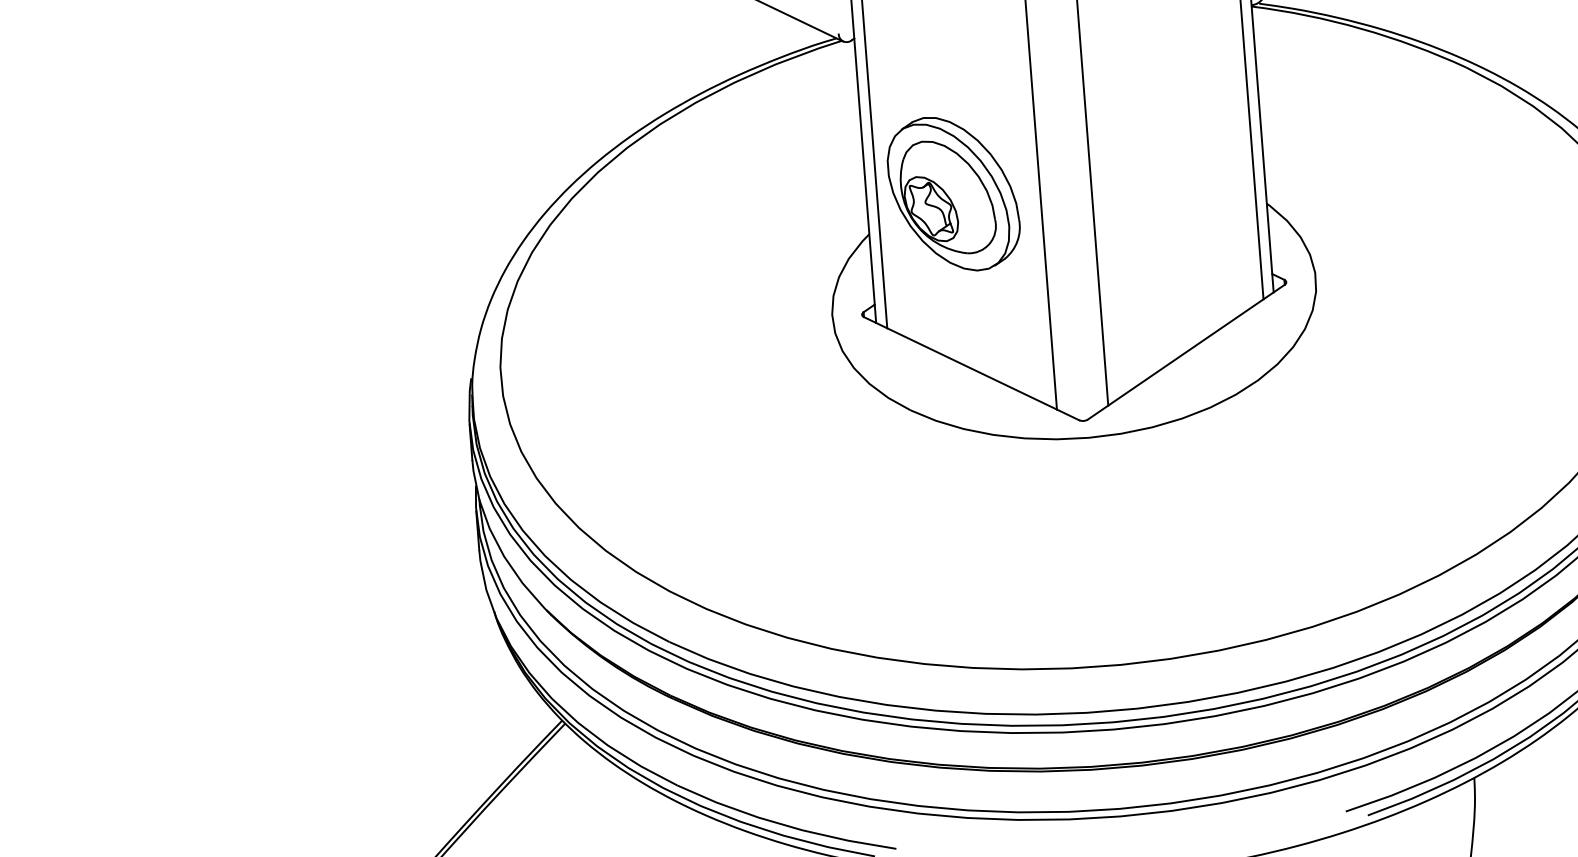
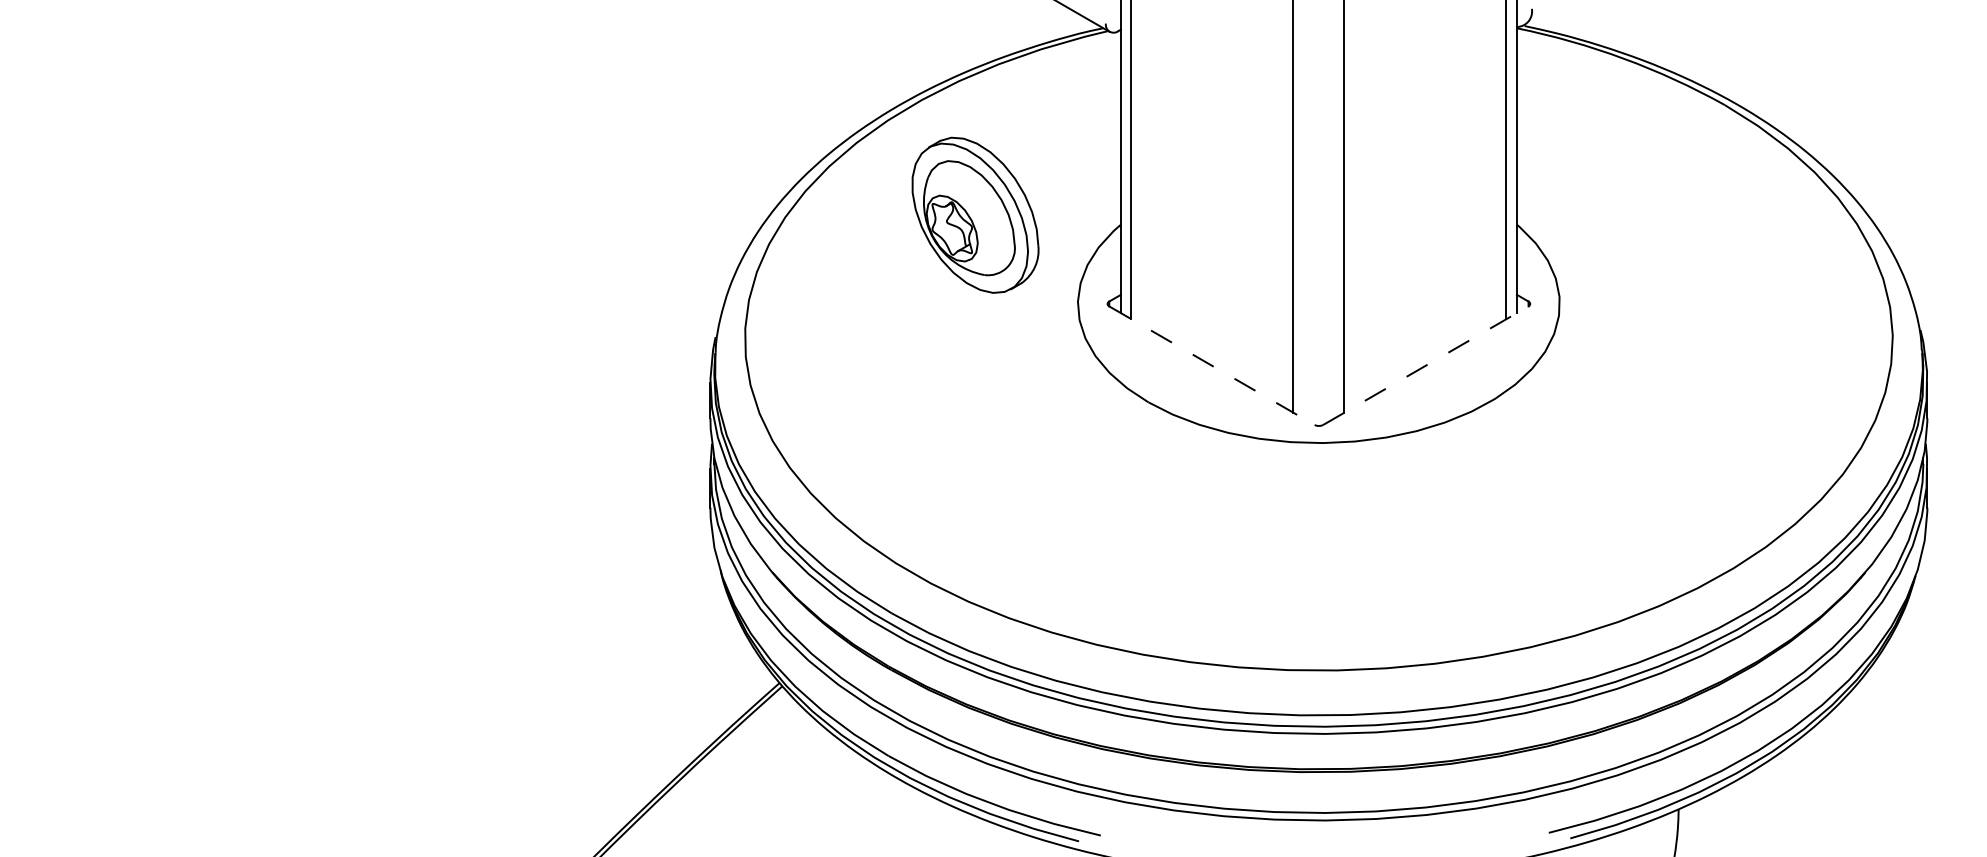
part: (953, 193) -> (975, 214), moved
line: (1185, 352) -> (1425, 365), solid -> dashed
line: (971, 368) -> (1211, 365), solid -> dashed

